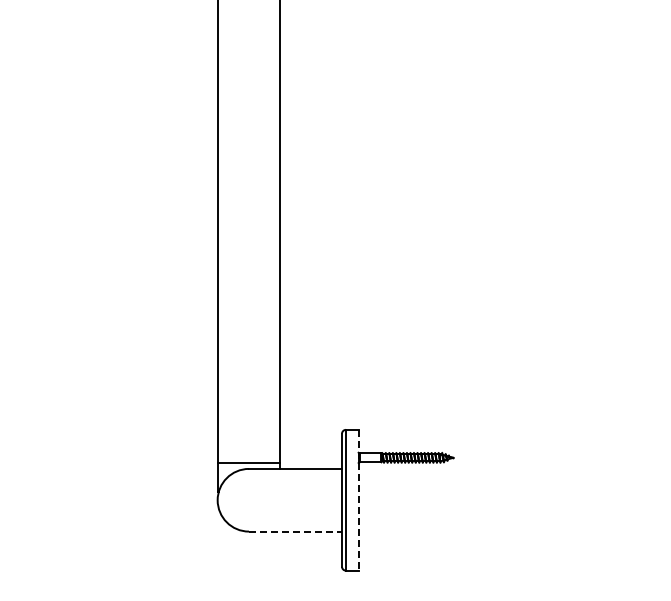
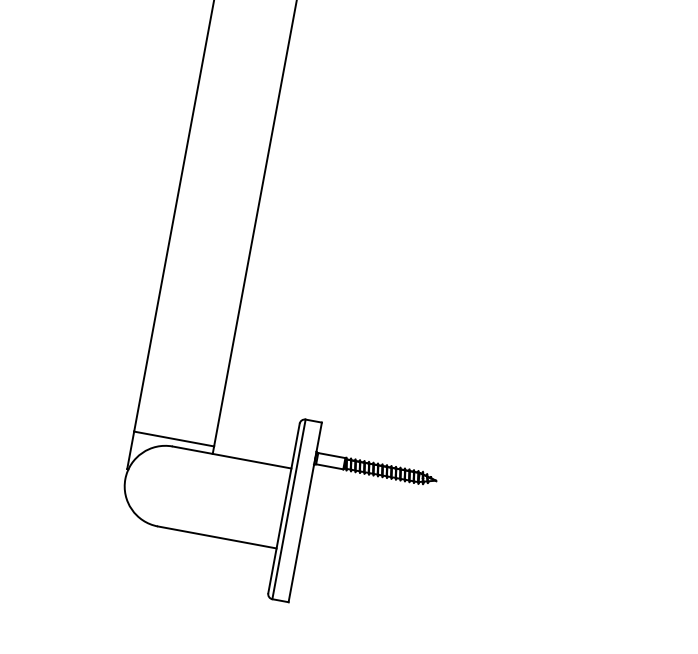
line: (358, 500) -> (304, 512), dashed -> solid
line: (295, 531) -> (217, 537), dashed -> solid

